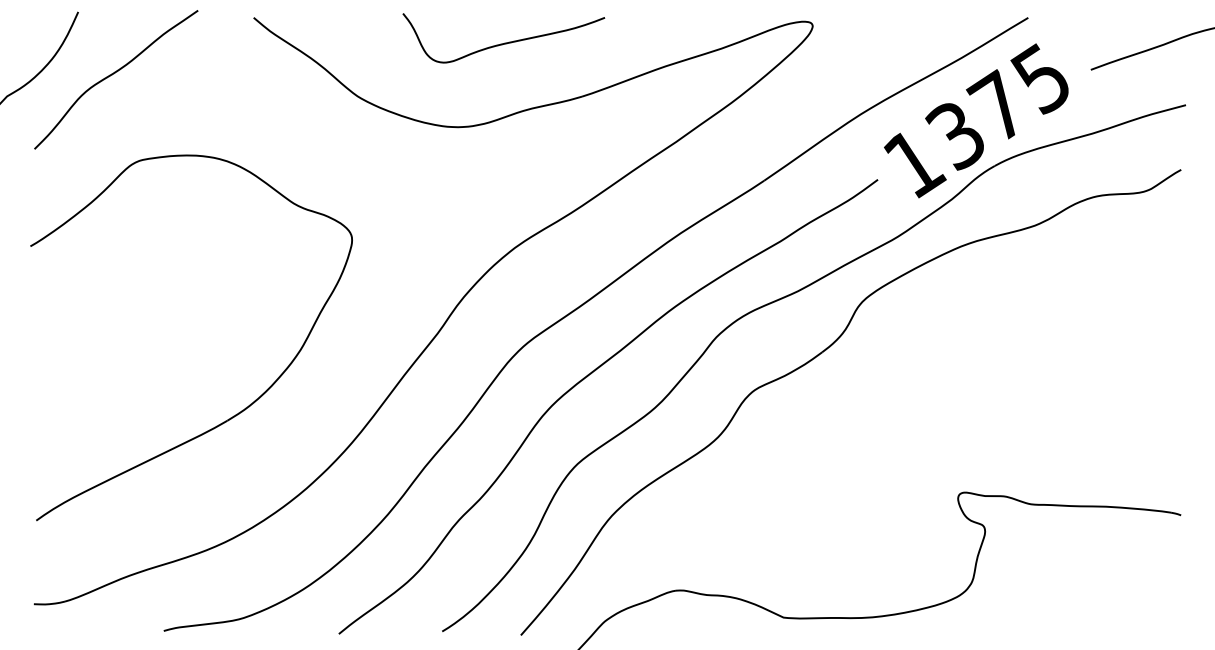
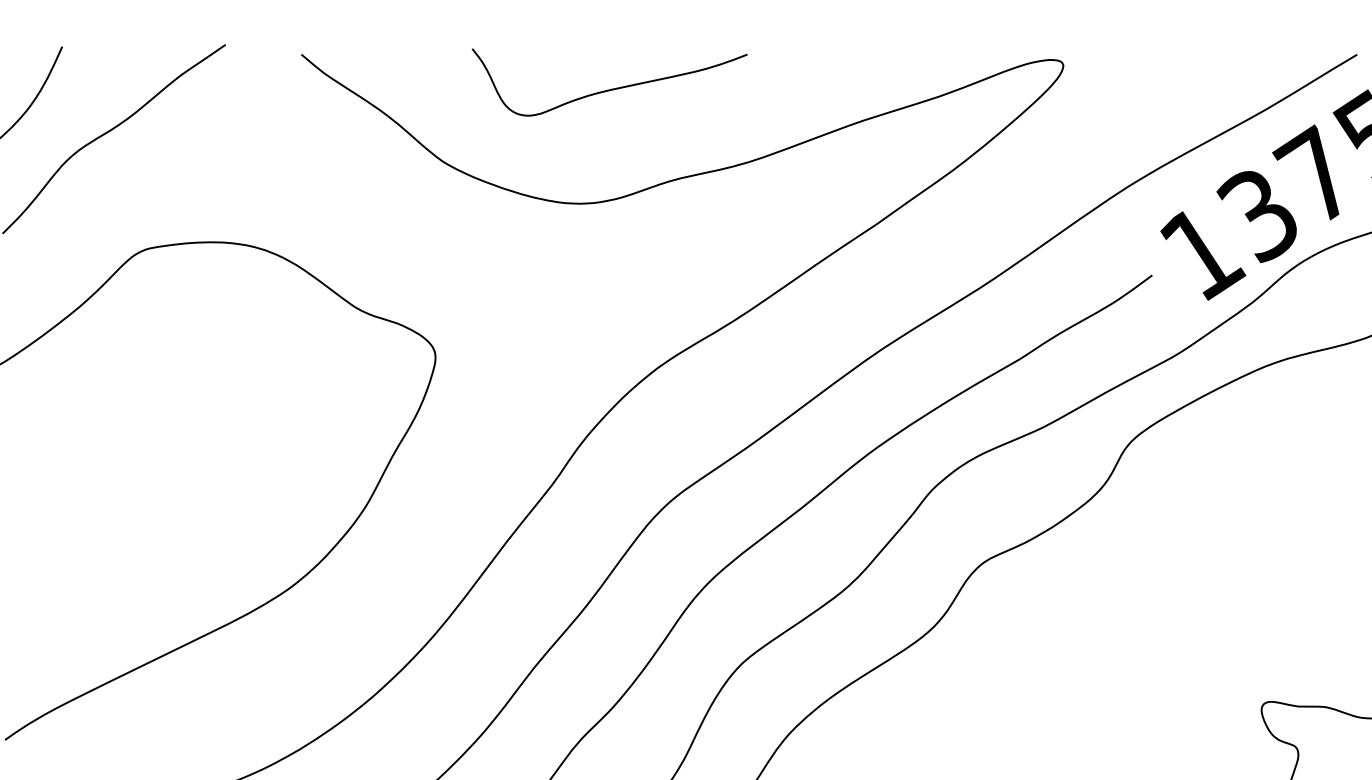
curve: (504, 42) -> (610, 88), moved

